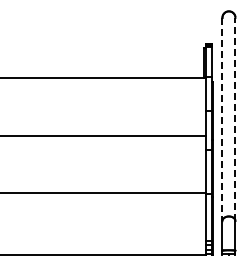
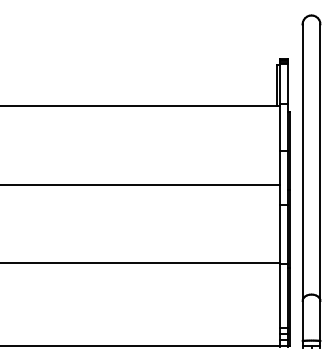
line: (222, 119) -> (302, 162), dashed -> solid
line: (235, 119) -> (320, 162), dashed -> solid

